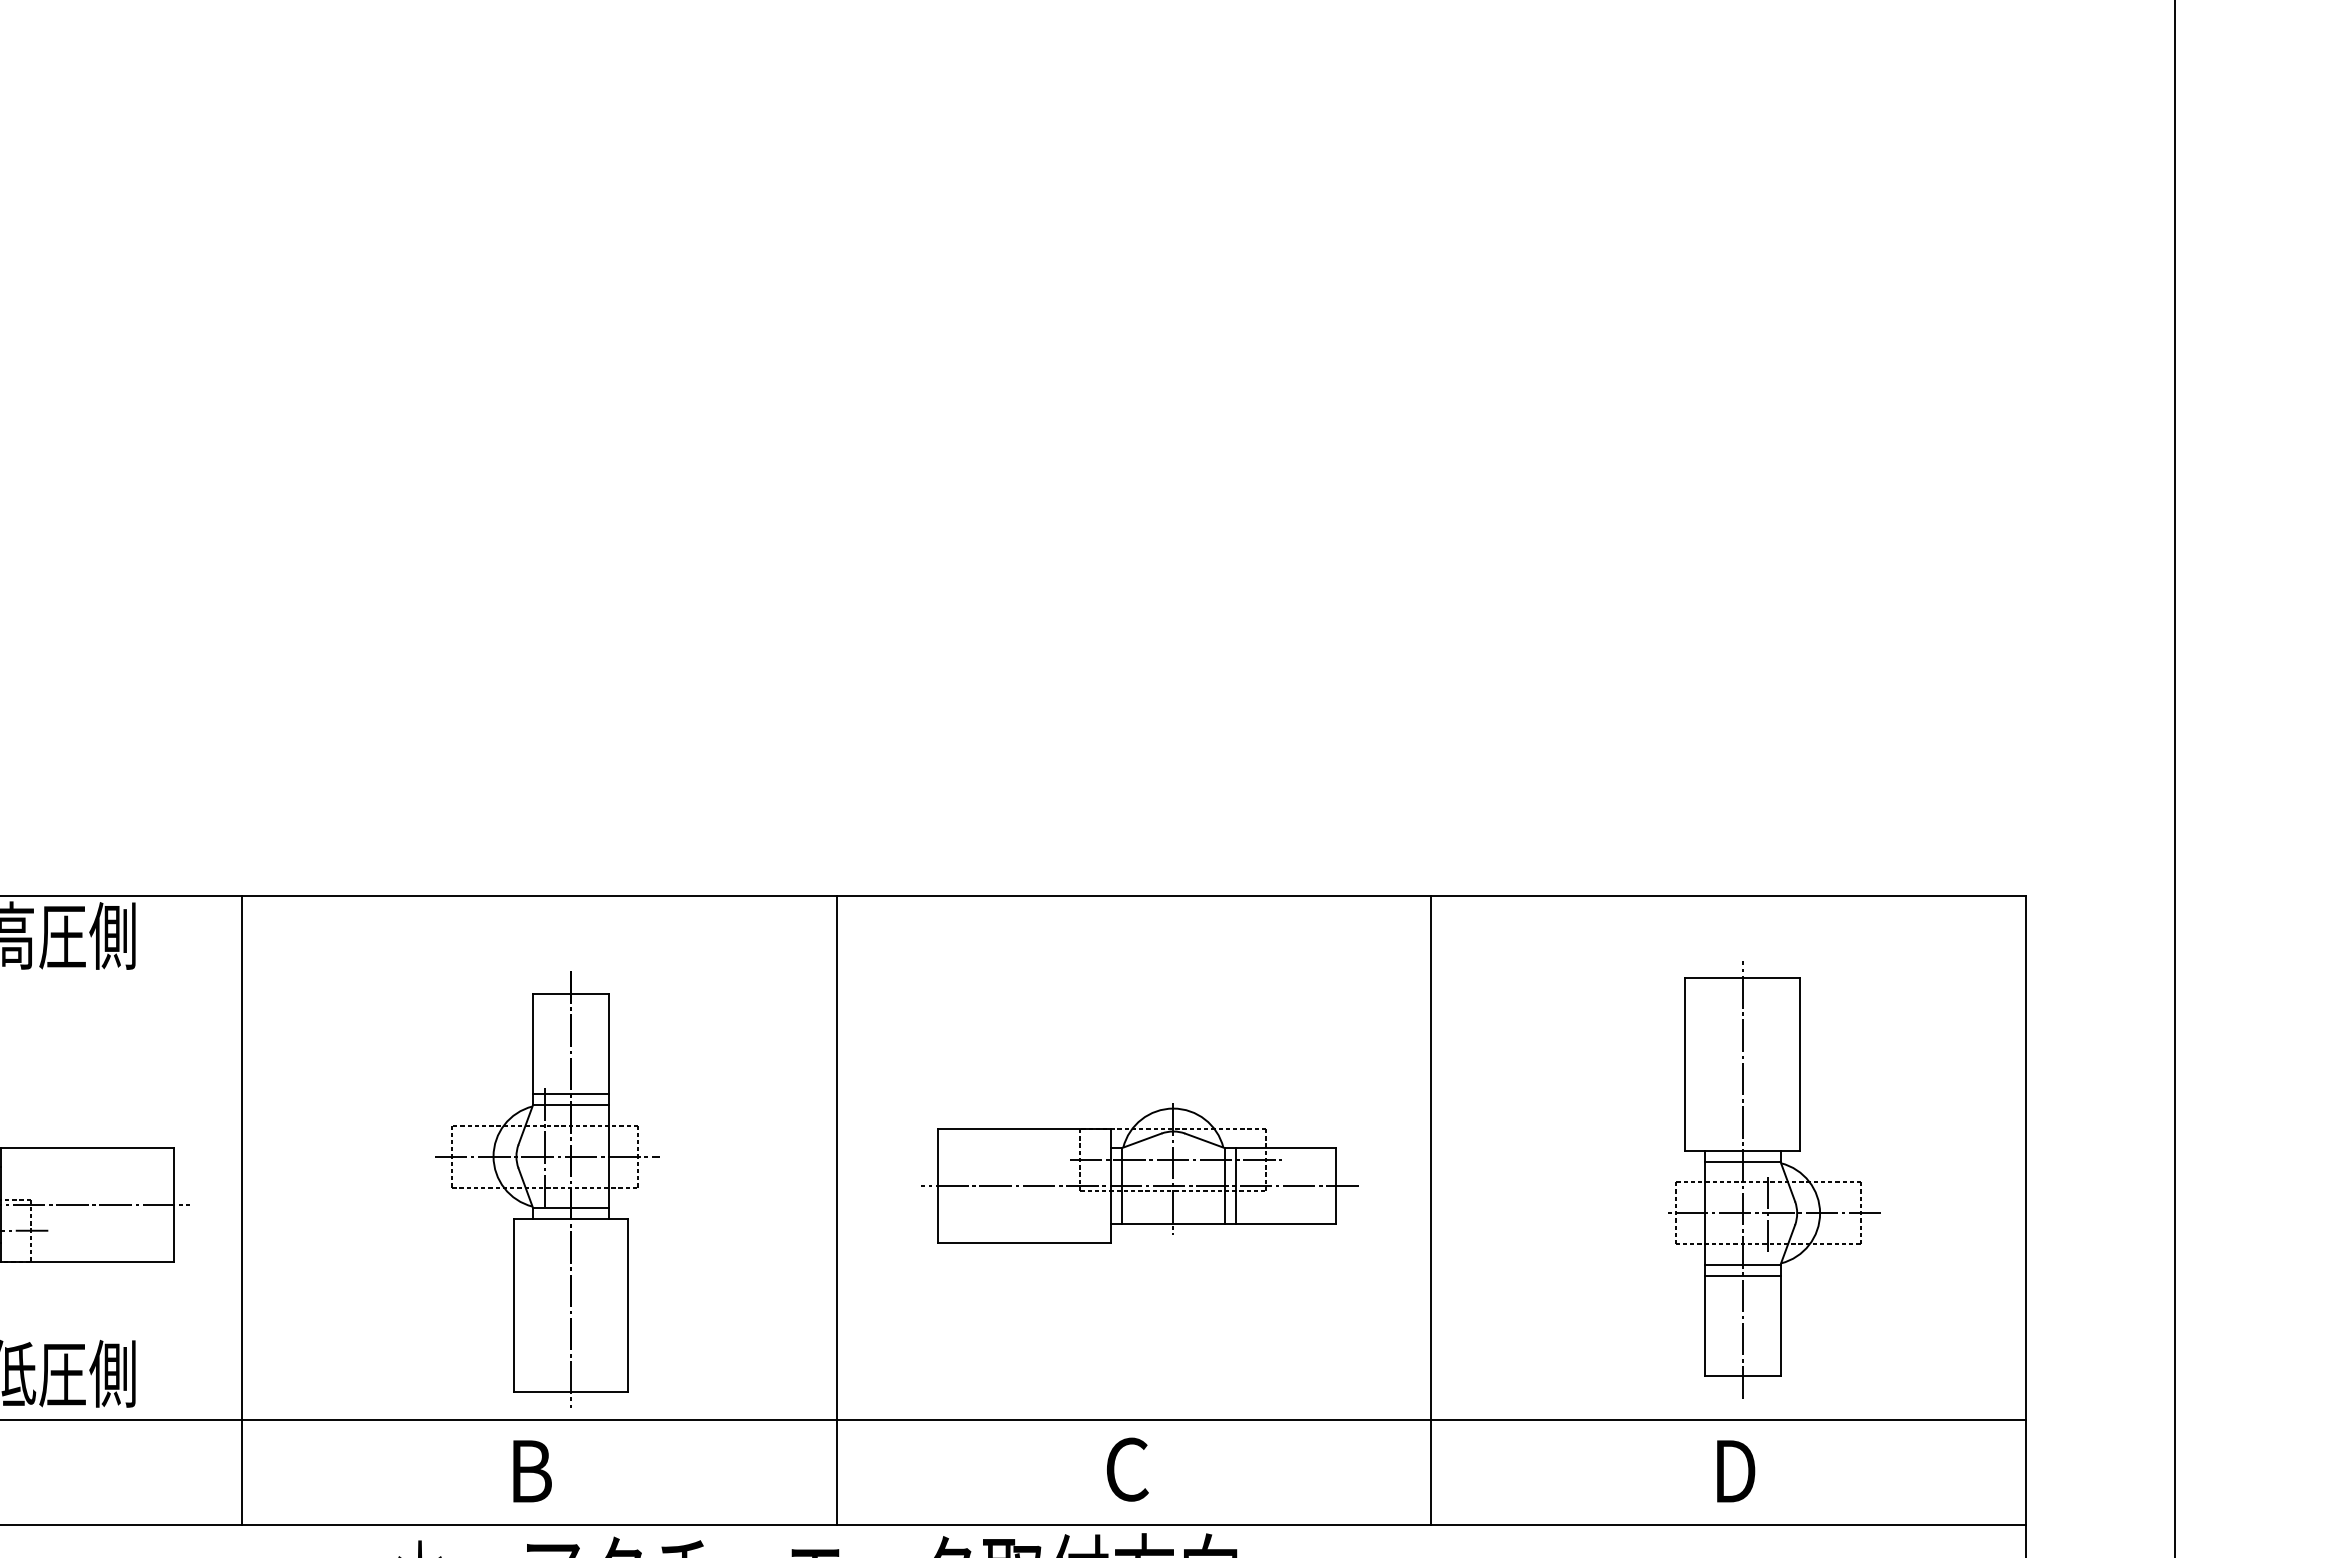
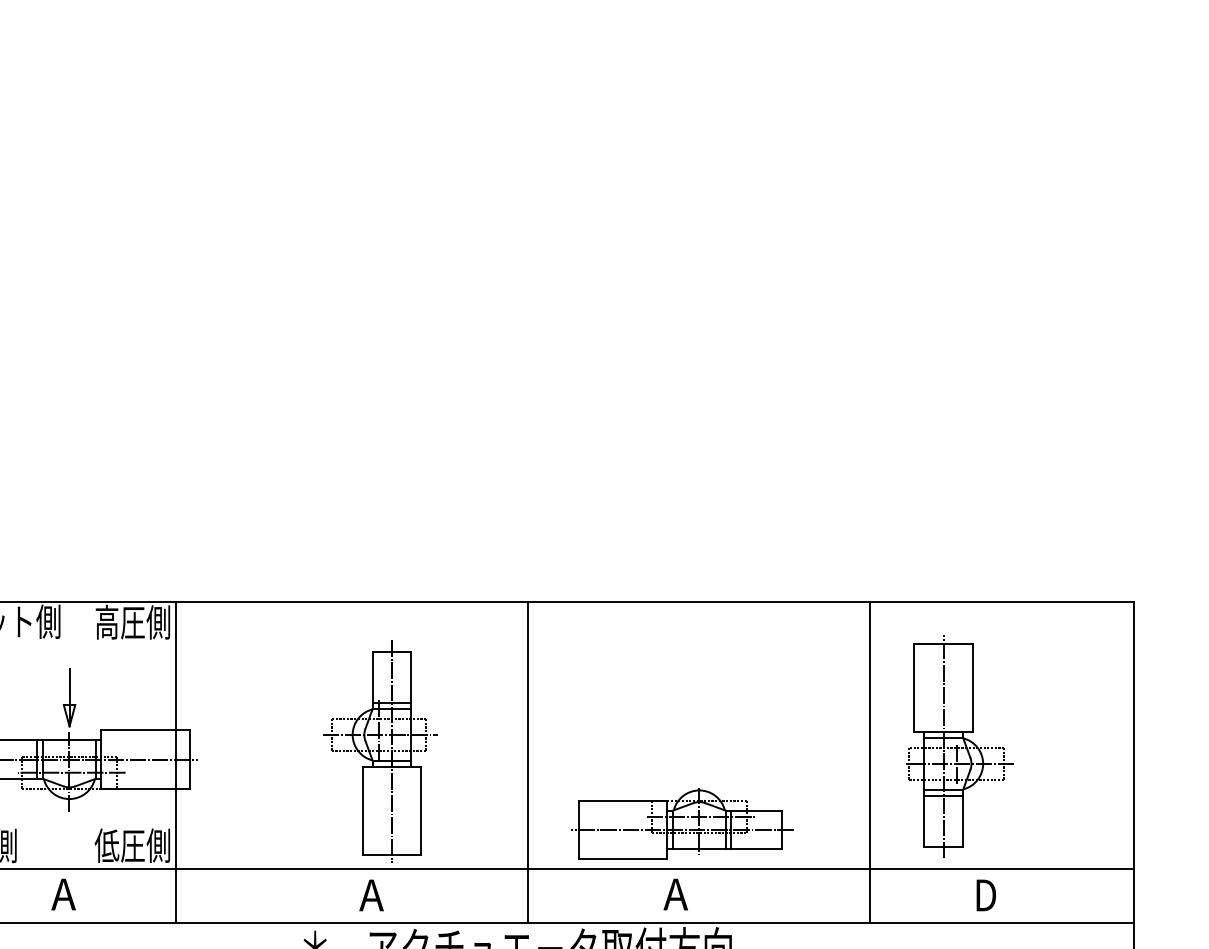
part: (1140, 1173) -> (682, 823), moved
part: (1773, 1179) -> (959, 746), moved
line: (242, 1210) -> (176, 762), moved
line: (1430, 1210) -> (869, 762), moved
text: (1126, 1469) -> (675, 894), C -> A
text: (530, 1471) -> (371, 895), B -> A

